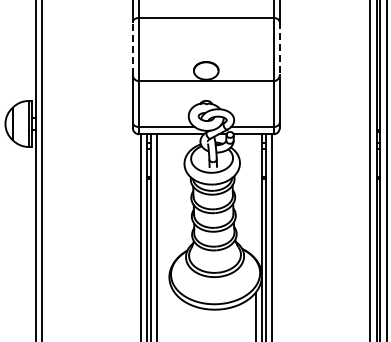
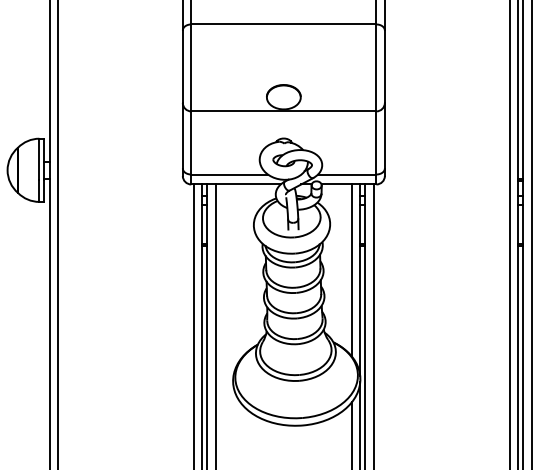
line: (132, 48) -> (182, 66), dashed -> solid
line: (279, 49) -> (384, 67), dashed -> solid
line: (255, 196) -> (351, 270), added

